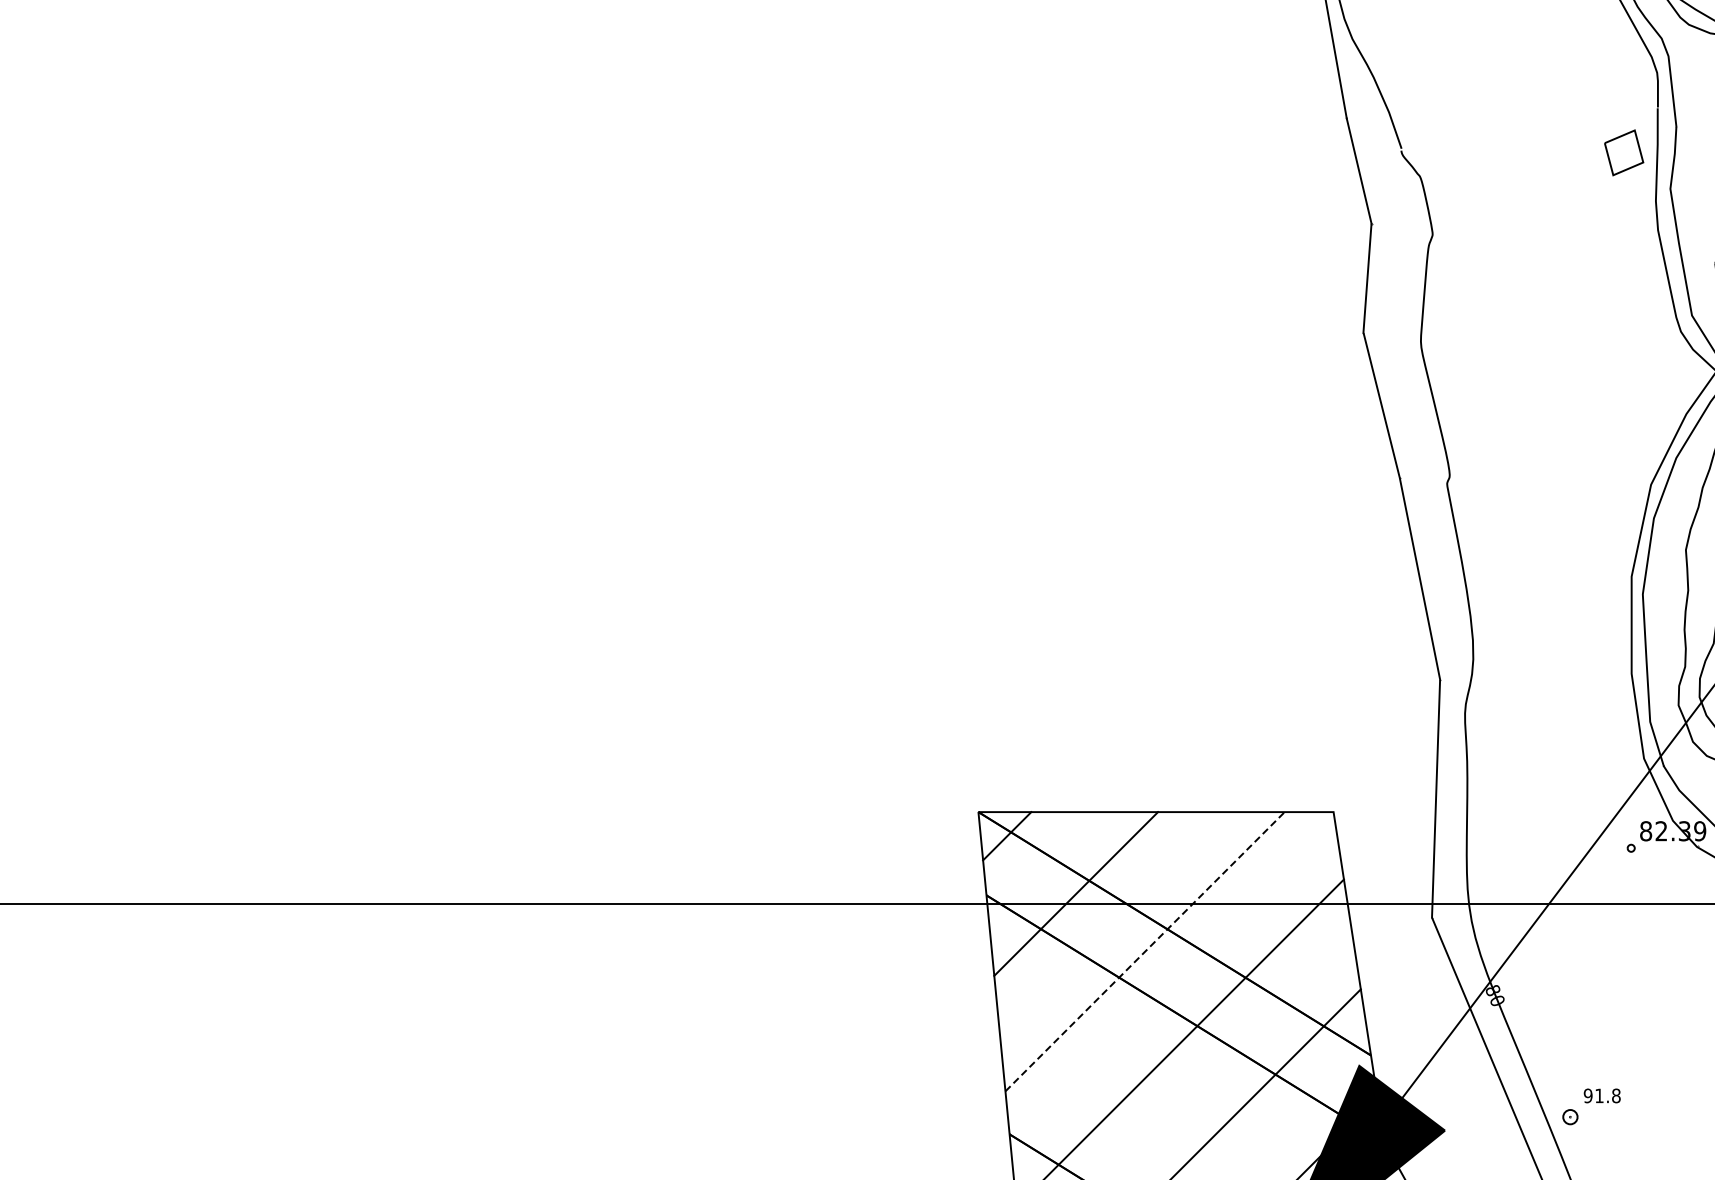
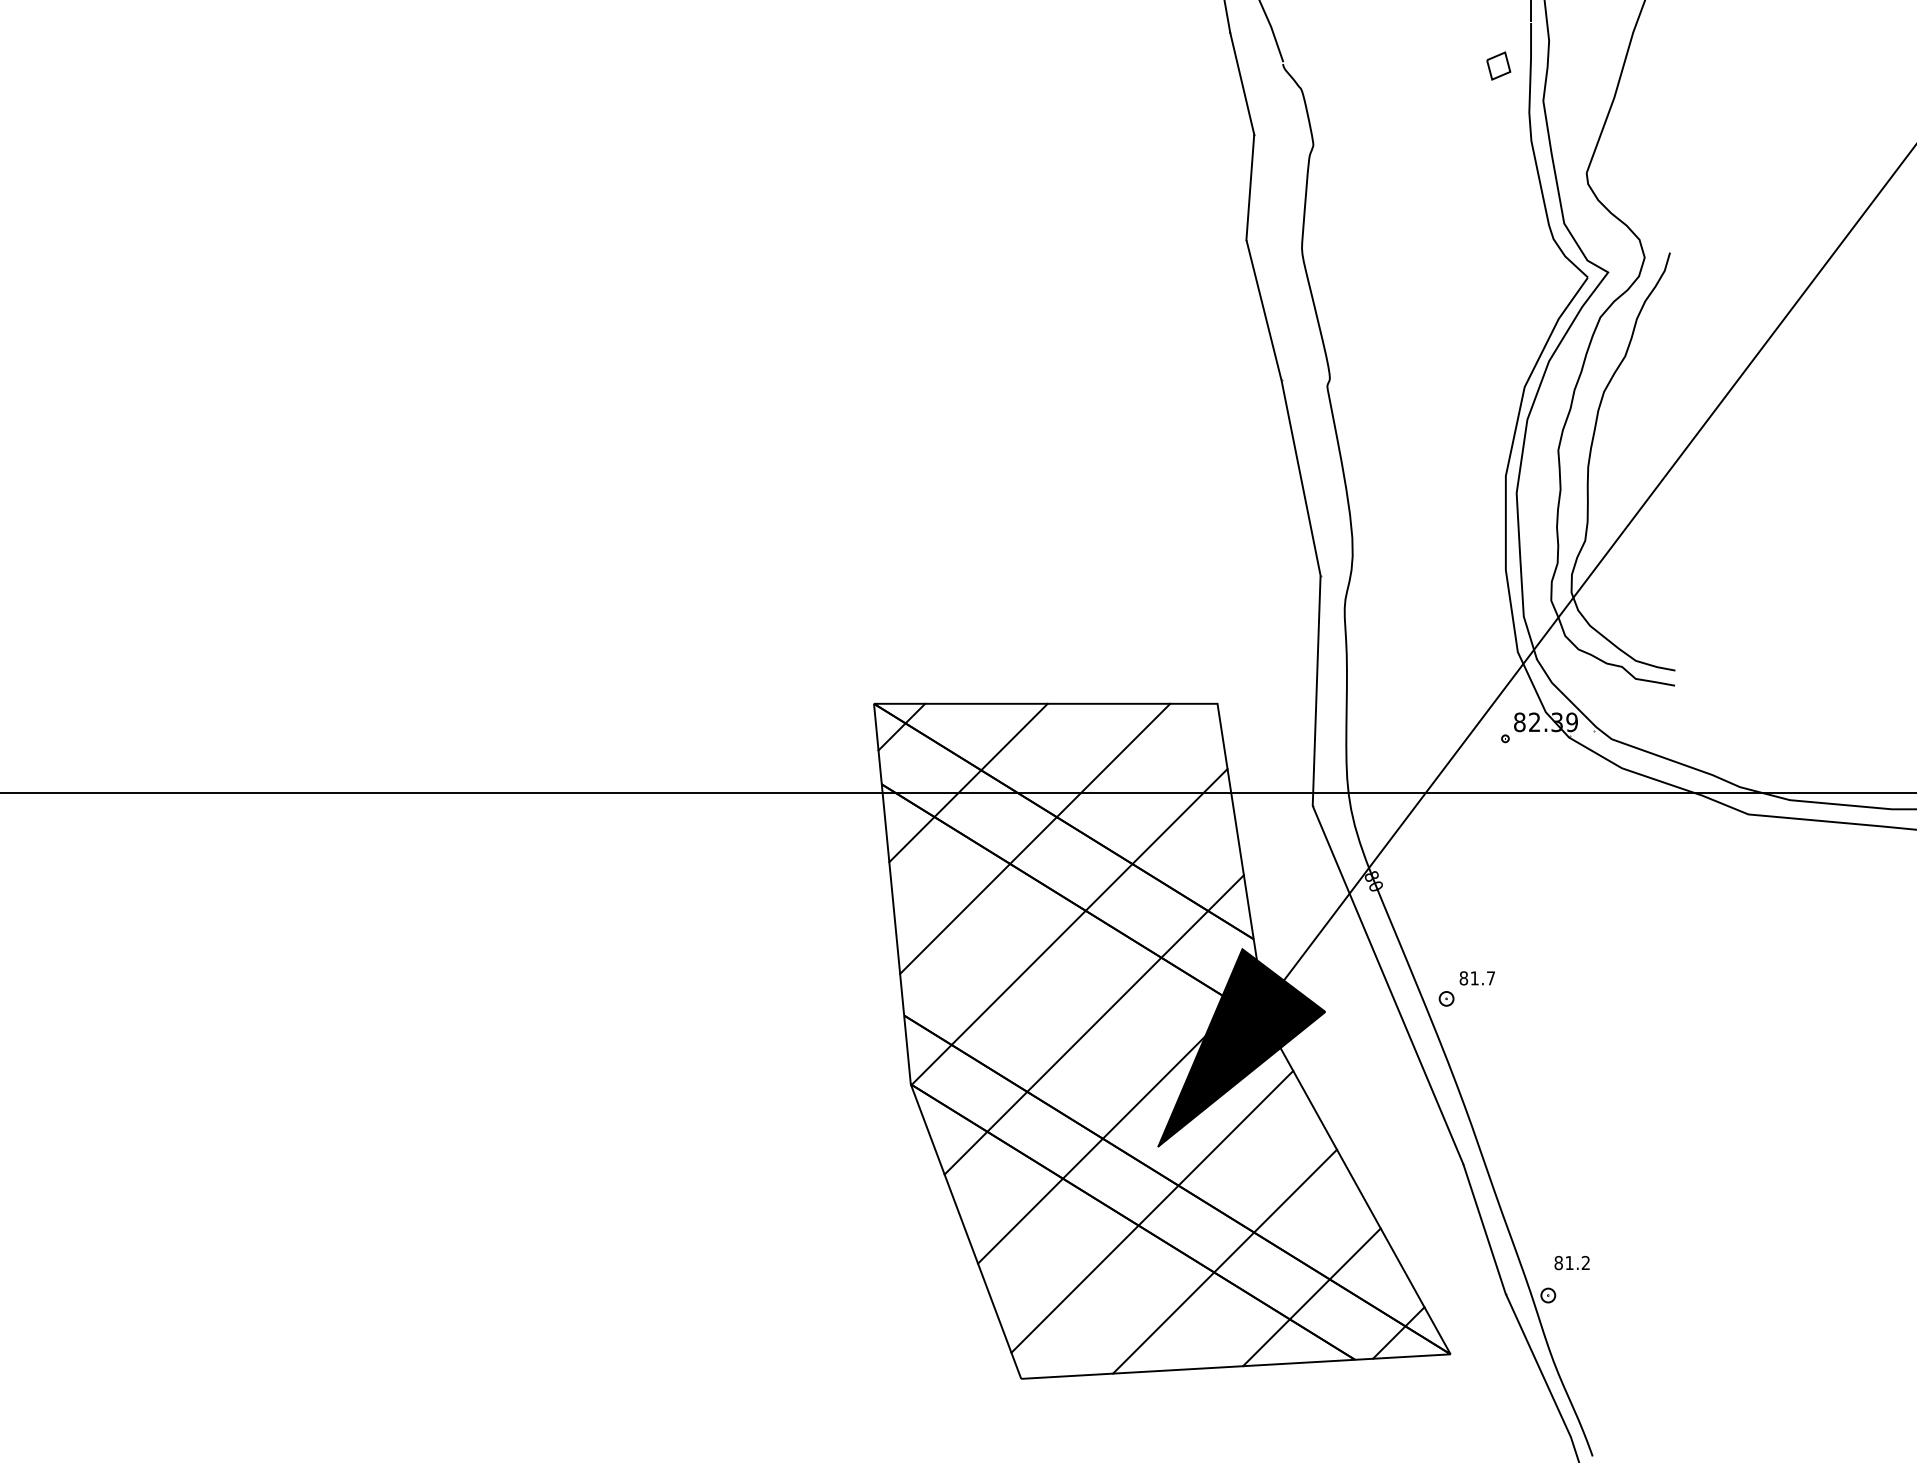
part: (1624, 152) -> (1498, 65), size x0.62
line: (1145, 951) -> (1035, 838), dashed -> solid
text: (1602, 1096) -> (1477, 978), 91.8 -> 81.7

